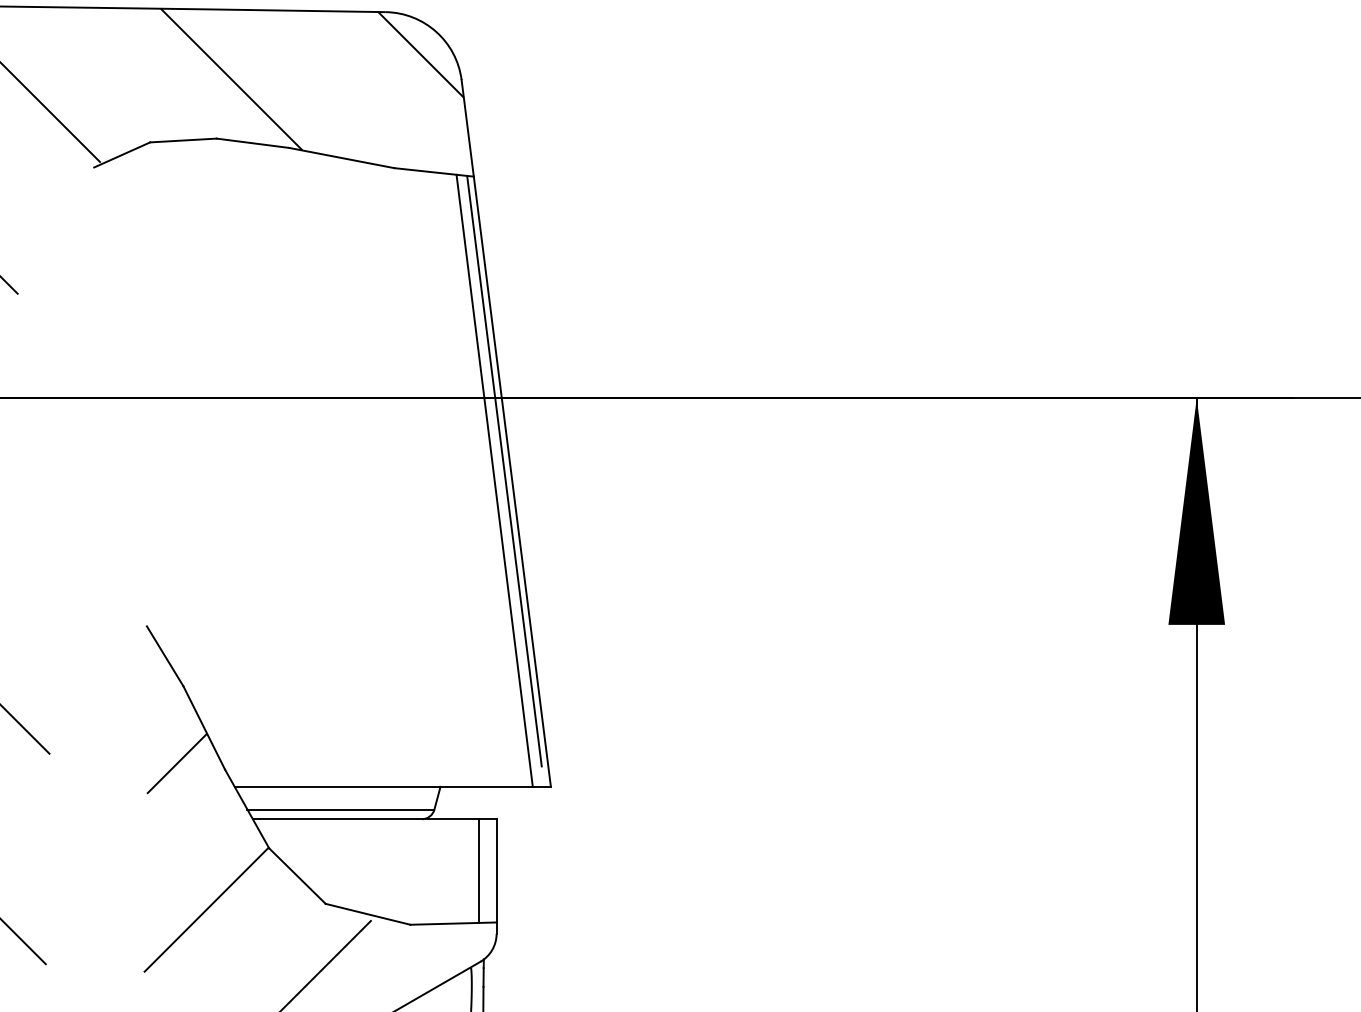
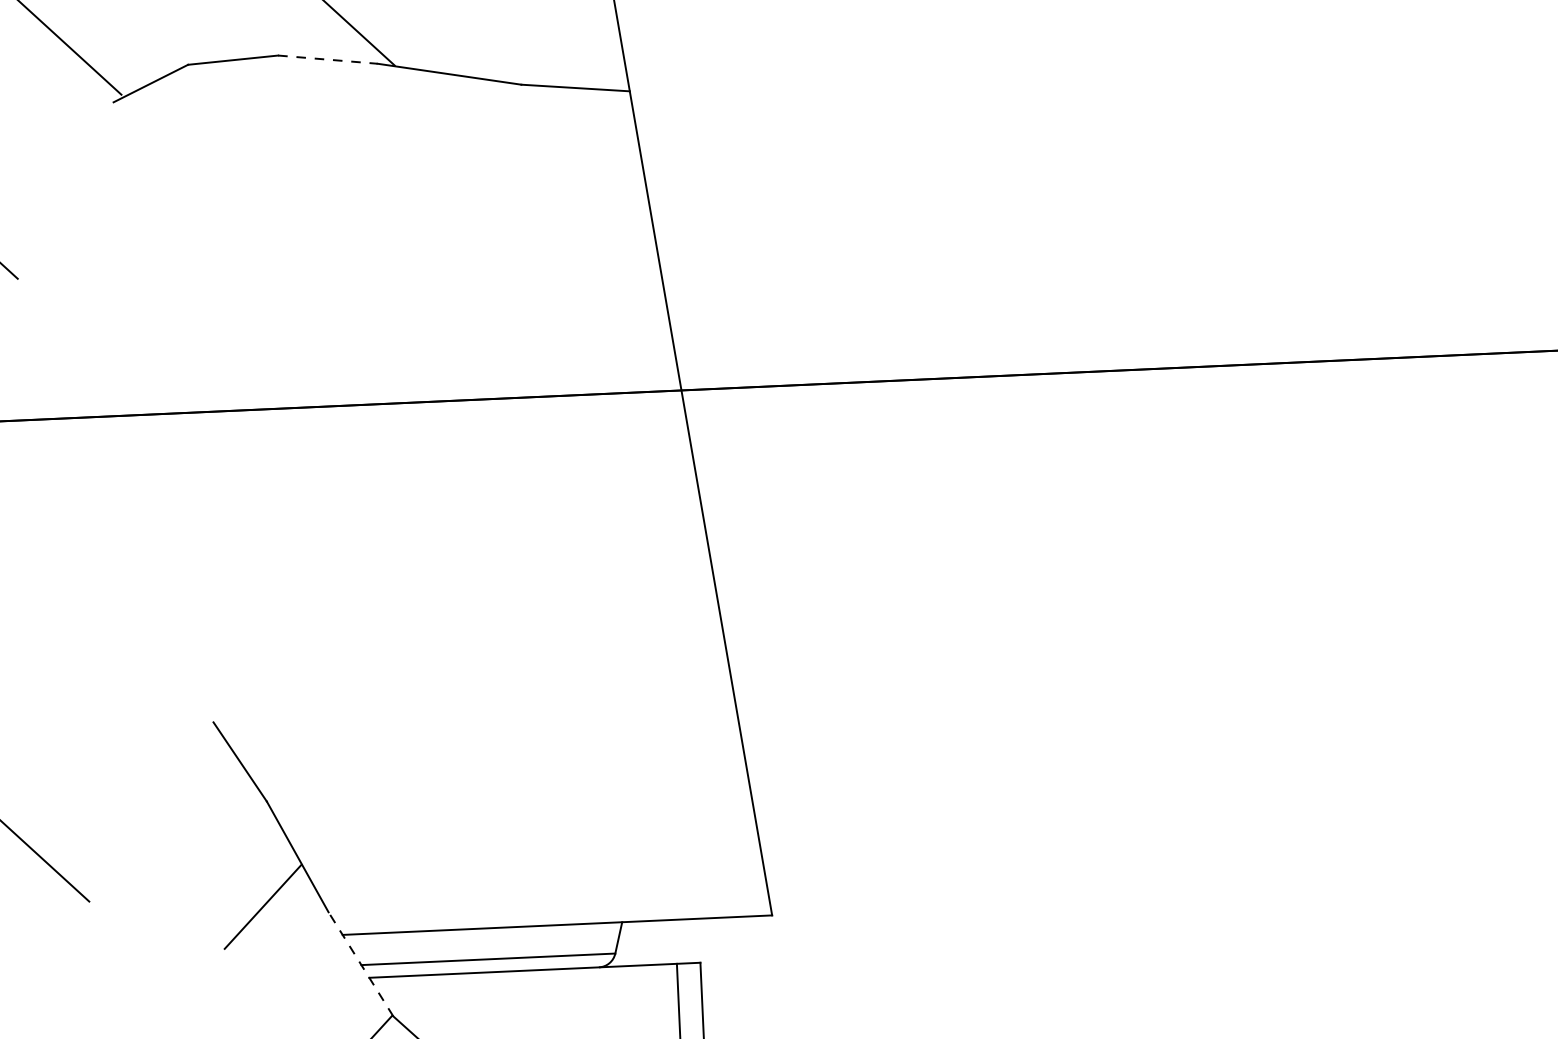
line: (253, 143) -> (328, 59), solid -> dashed
line: (504, 471) -> (689, 489), removed
line: (494, 480) -> (676, 502), removed
line: (246, 808) -> (360, 963), solid -> dashed

